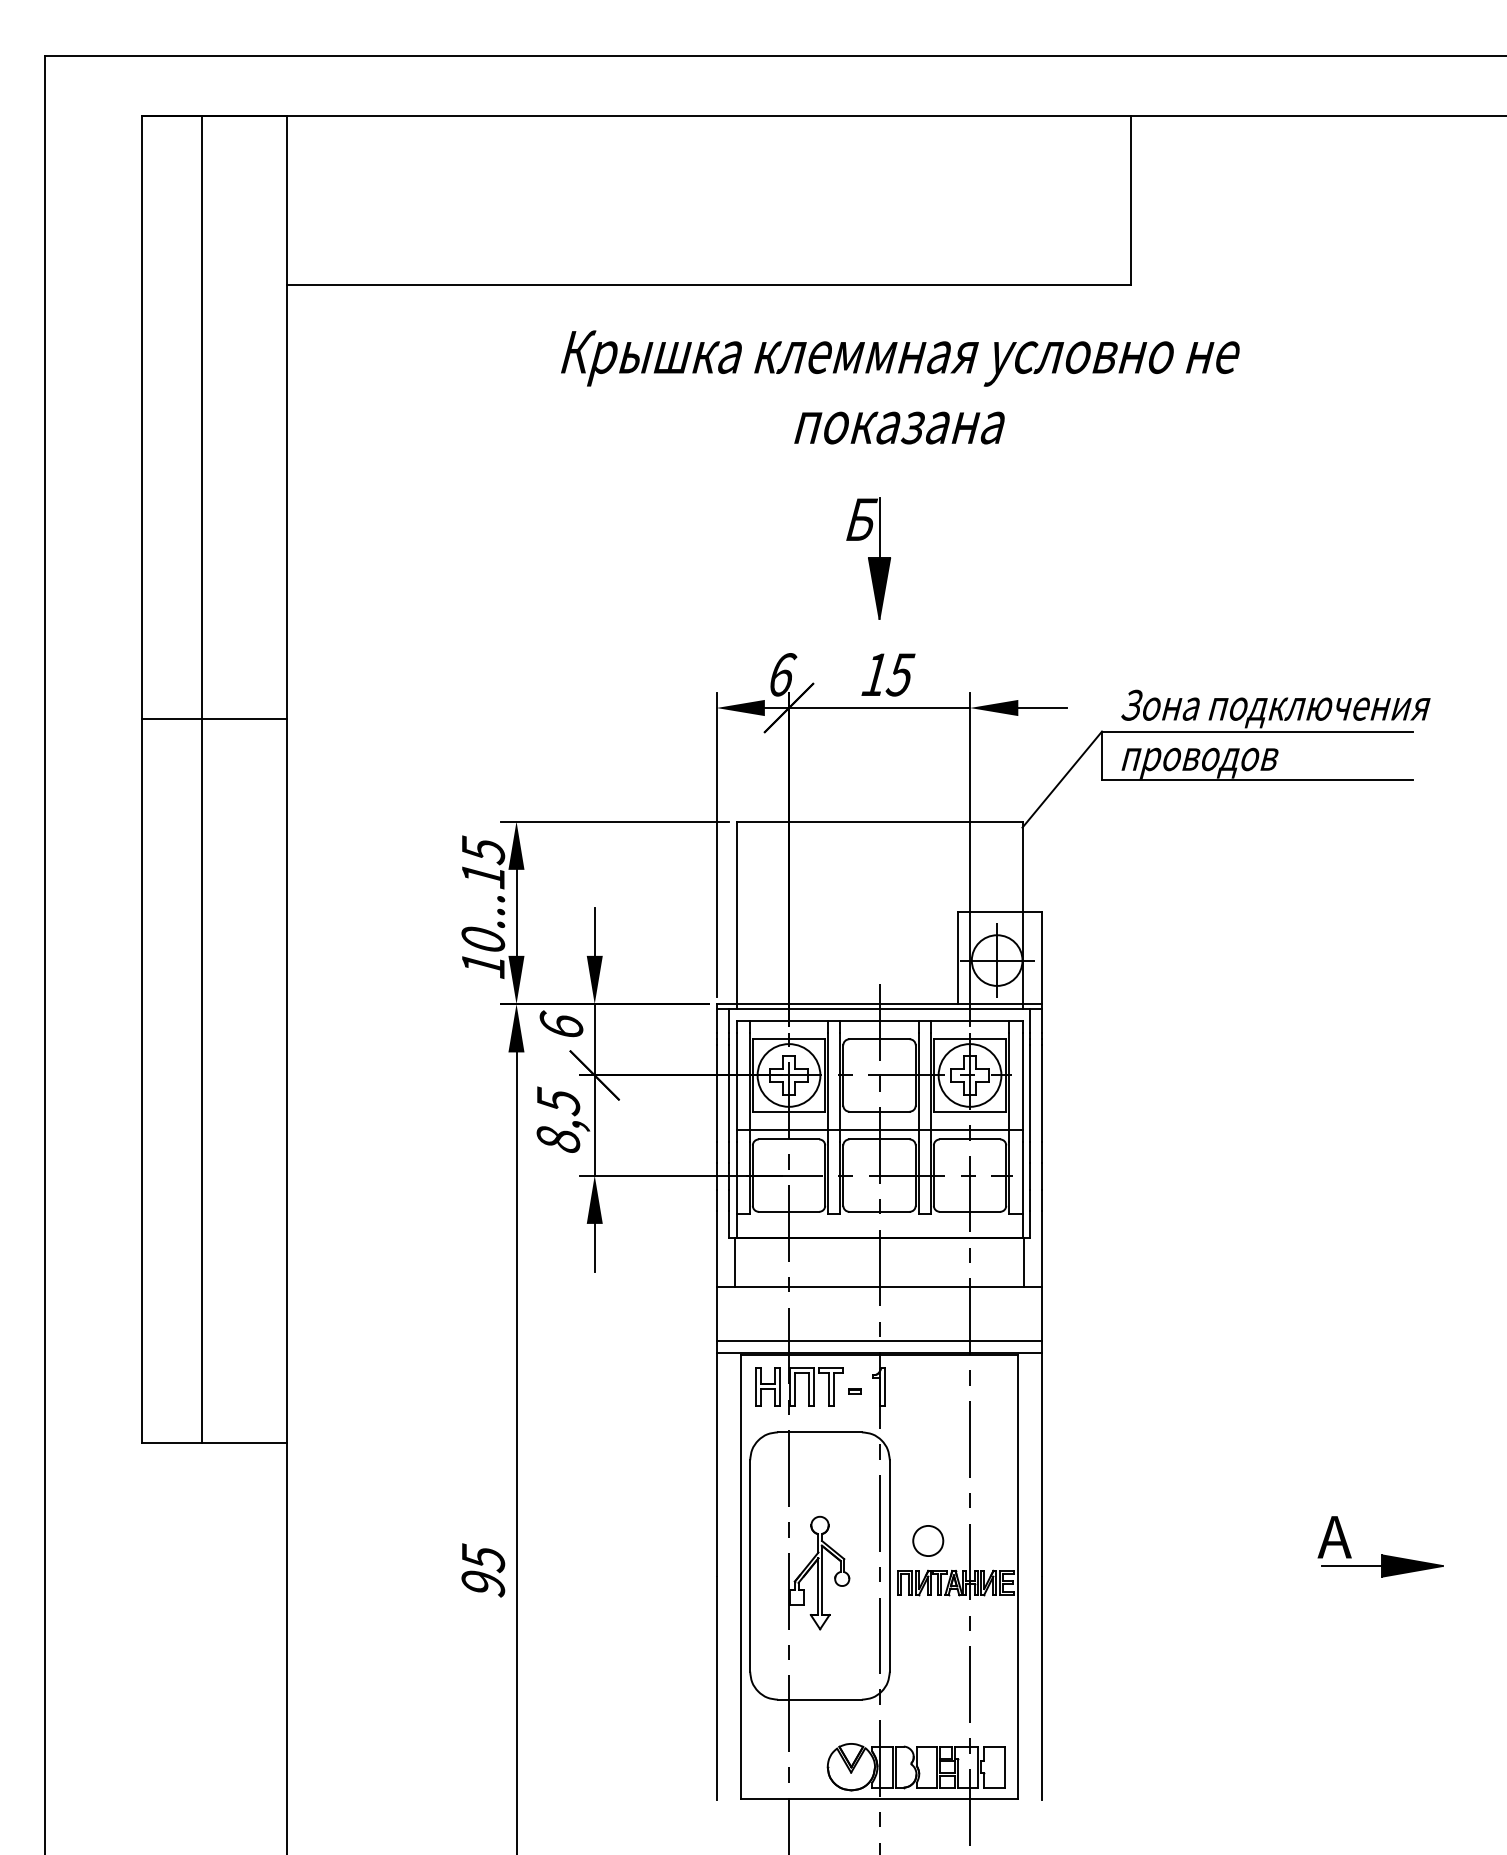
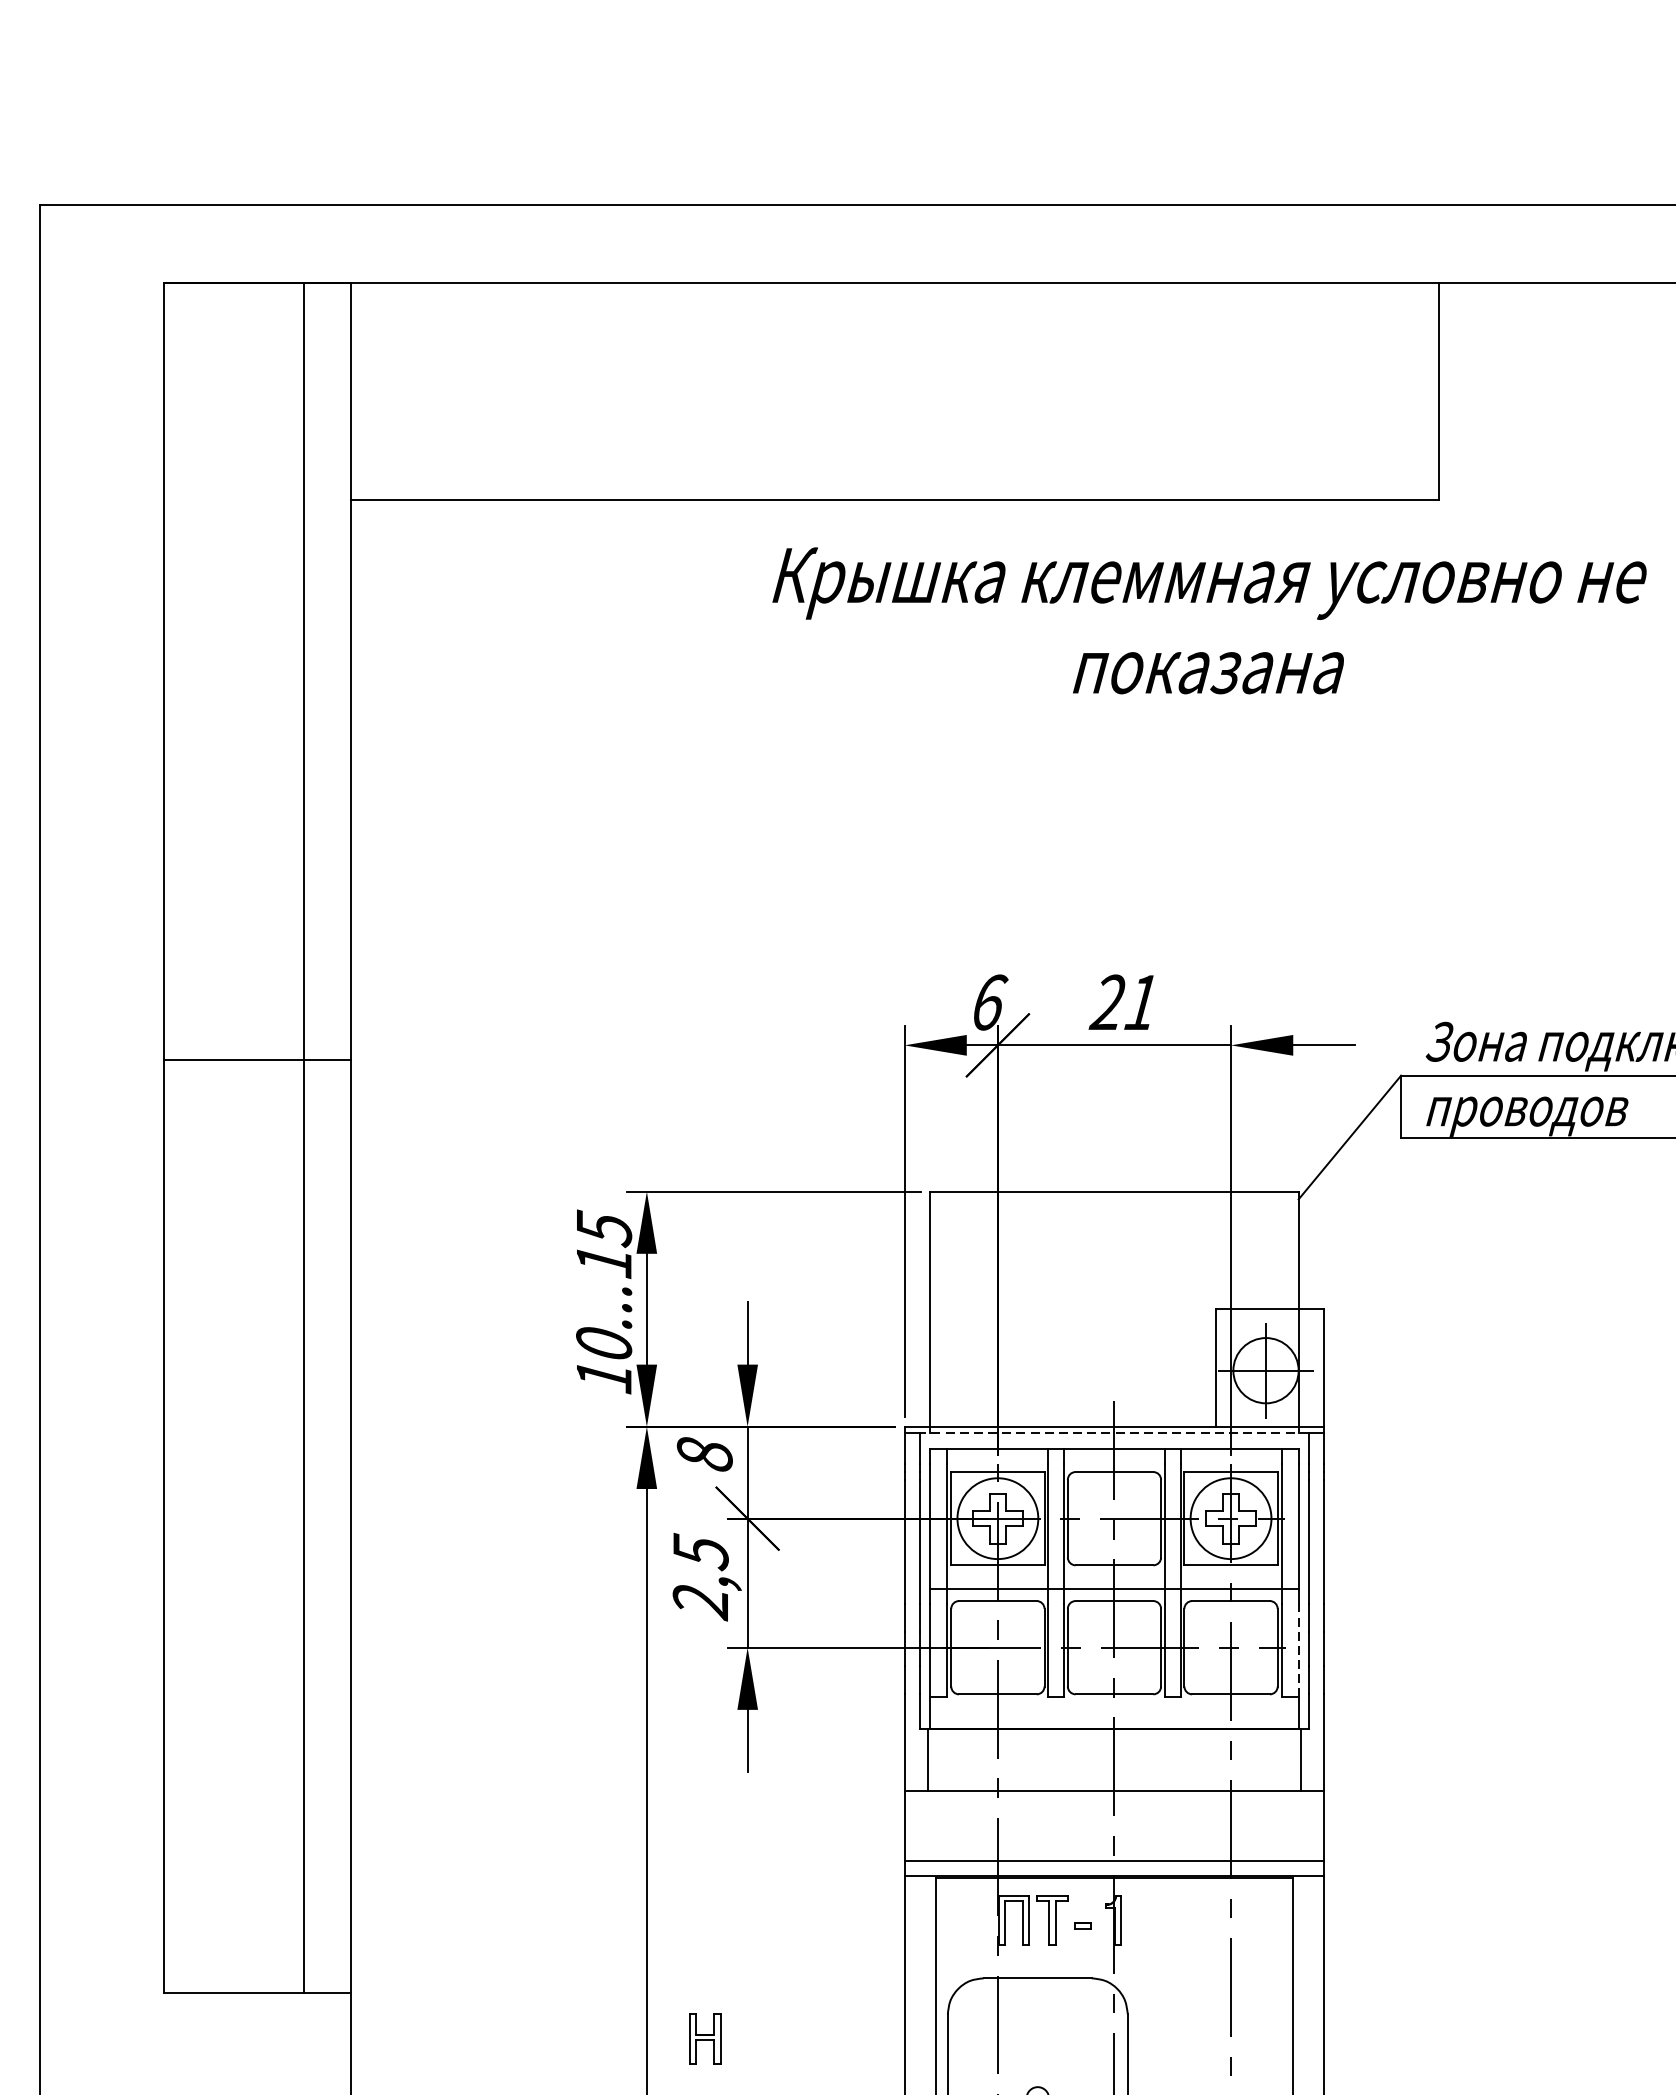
text: (900, 387) -> (1209, 620), moved
part: (868, 558) -> (1100, 852), removed
text: (887, 674) -> (1124, 1002), 15 -> 21
line: (202, 779) -> (304, 1137), moved
line: (879, 1009) -> (1114, 1433), solid -> dashed
text: (561, 1024) -> (704, 1453), 6 -> 8
text: (558, 1140) -> (700, 1602), 8,5 -> 2,5
line: (1022, 1177) -> (1298, 1650), solid -> dashed
part: (767, 1386) -> (704, 2037), moved

